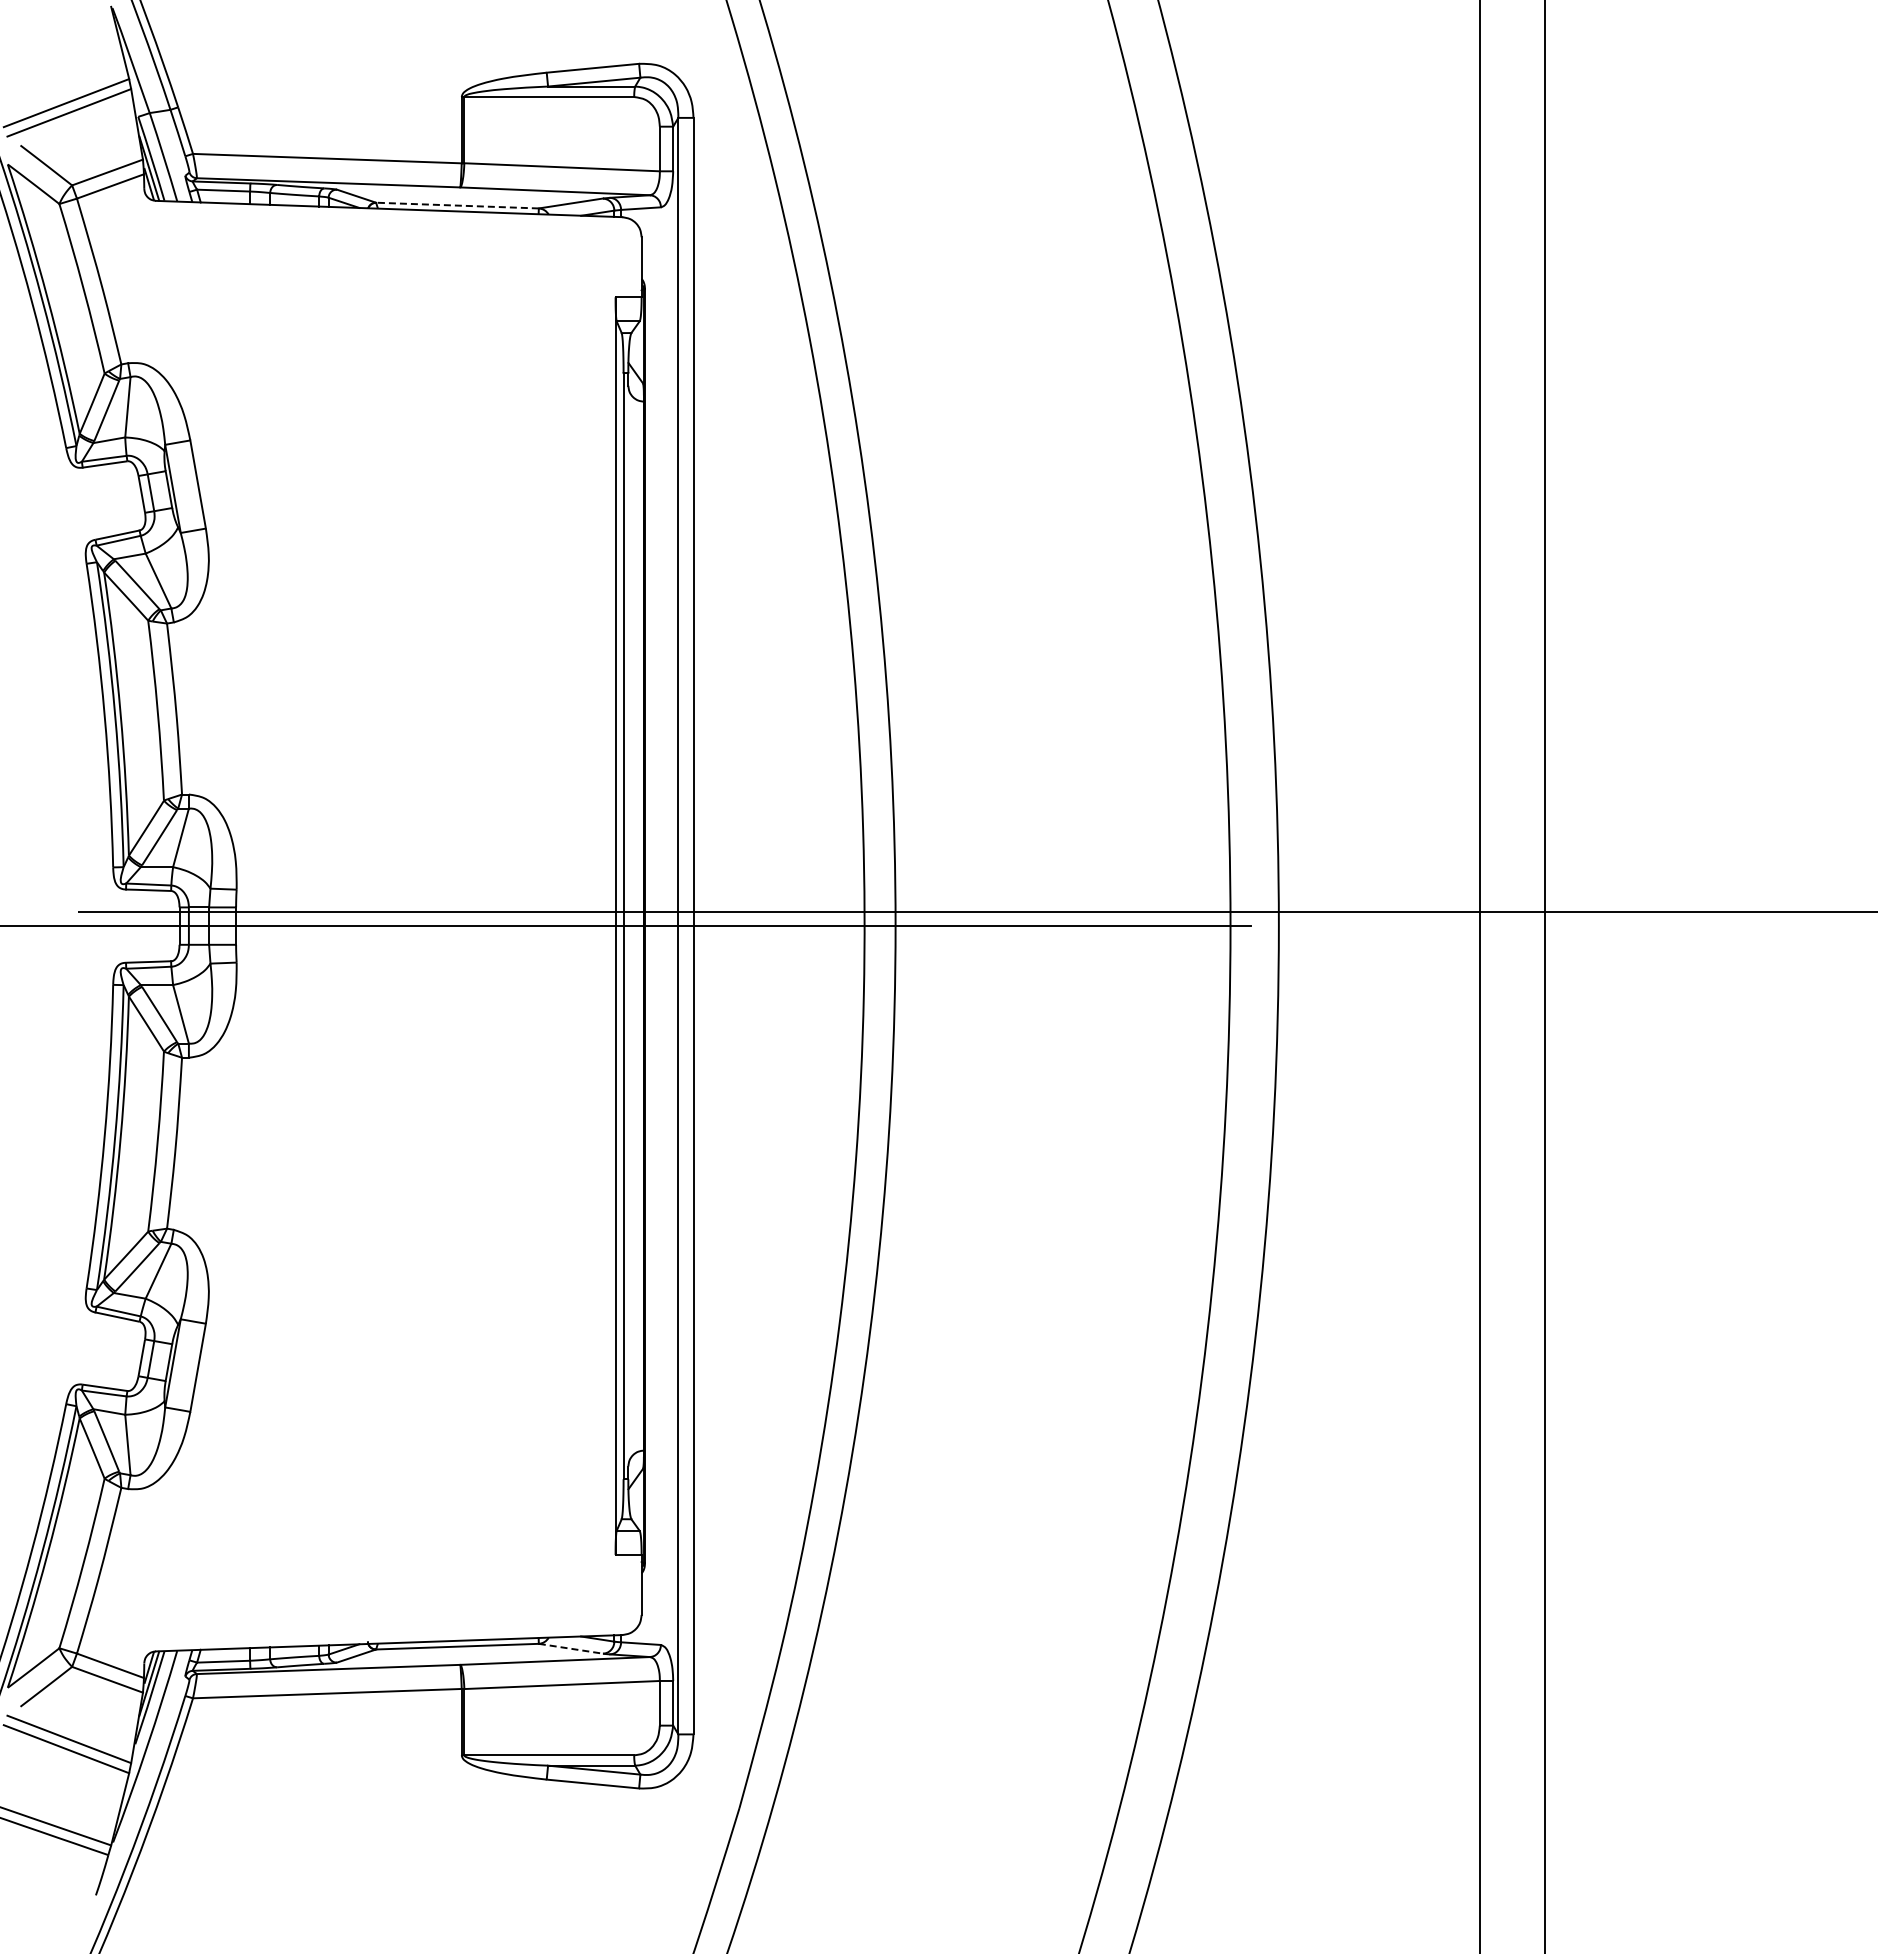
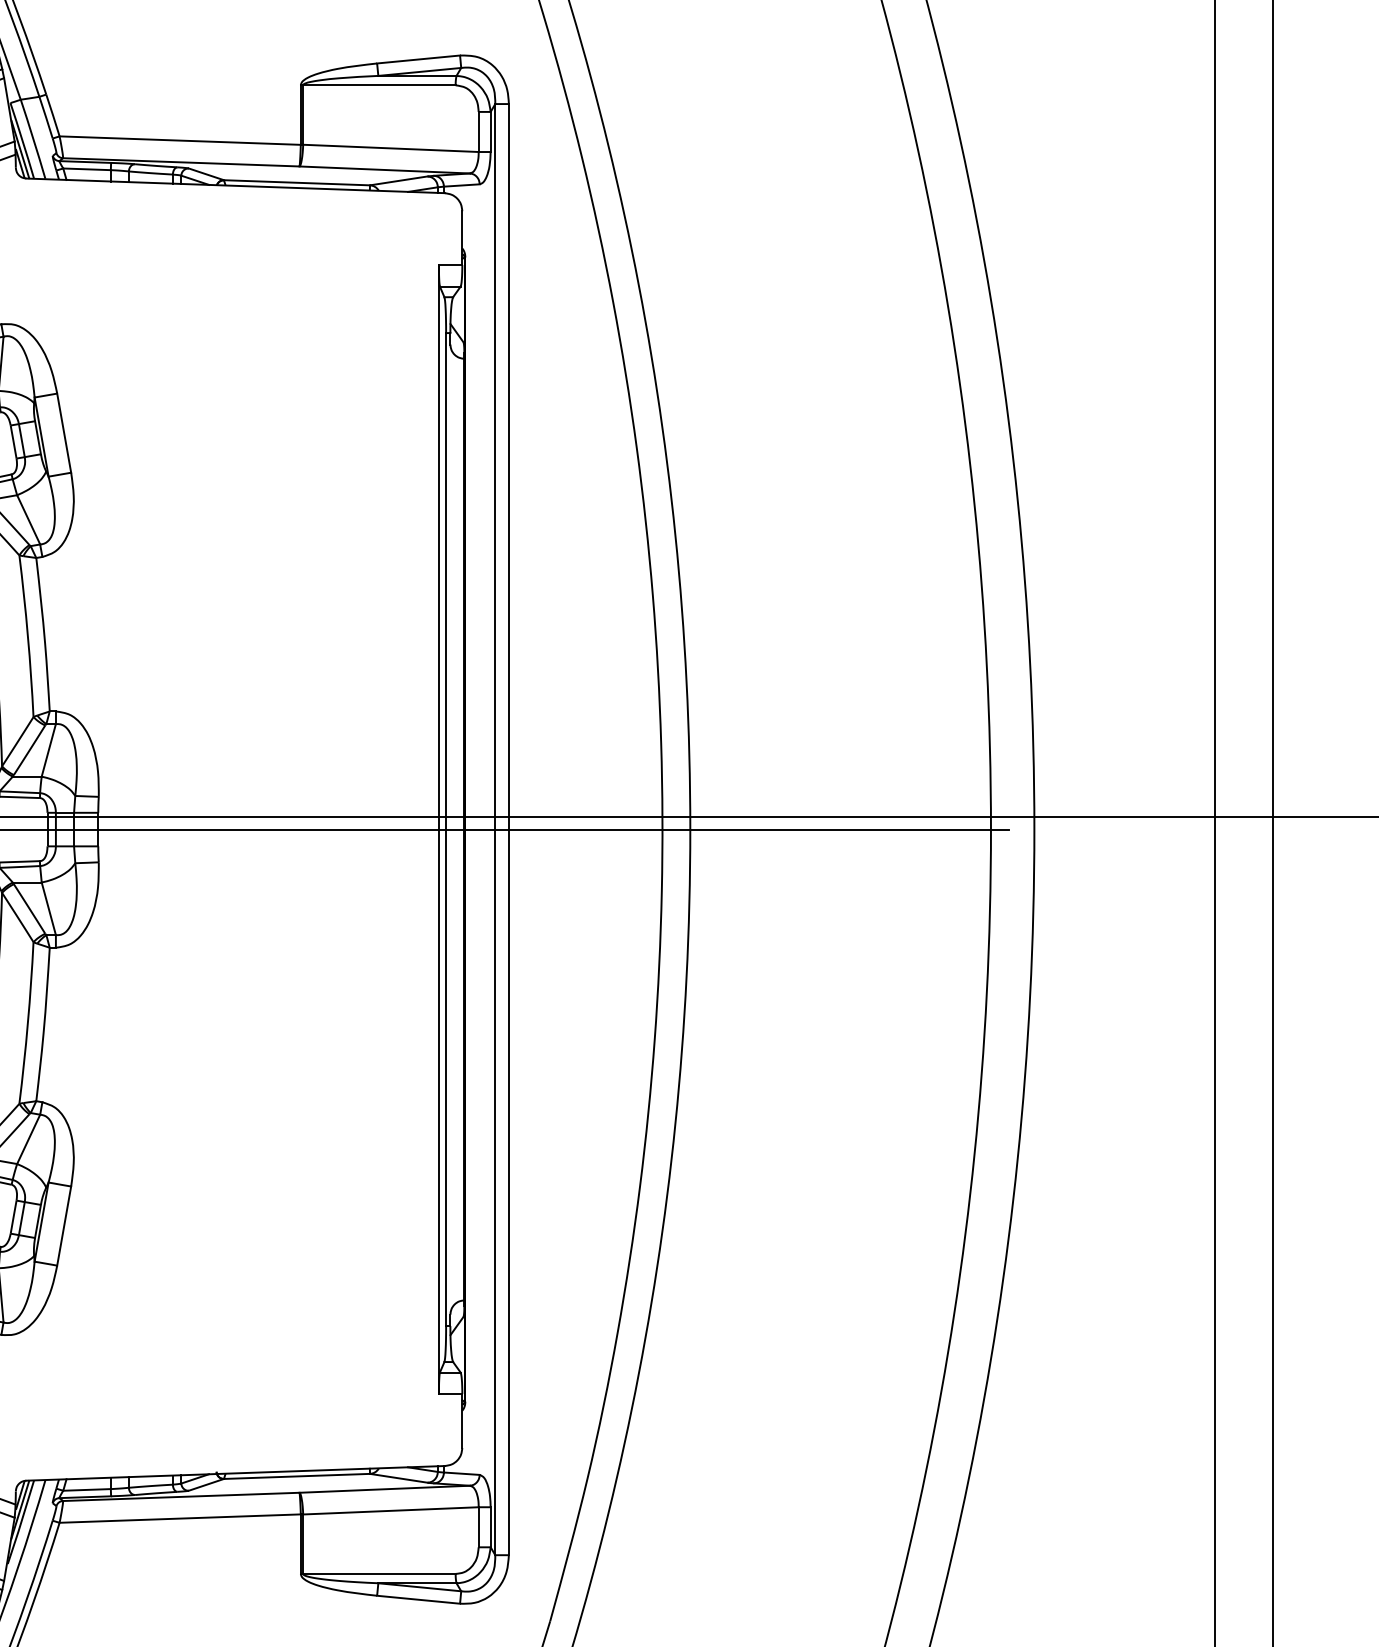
line: (456, 205) -> (296, 182), dashed -> solid
line: (571, 1648) -> (399, 1478), dashed -> solid

